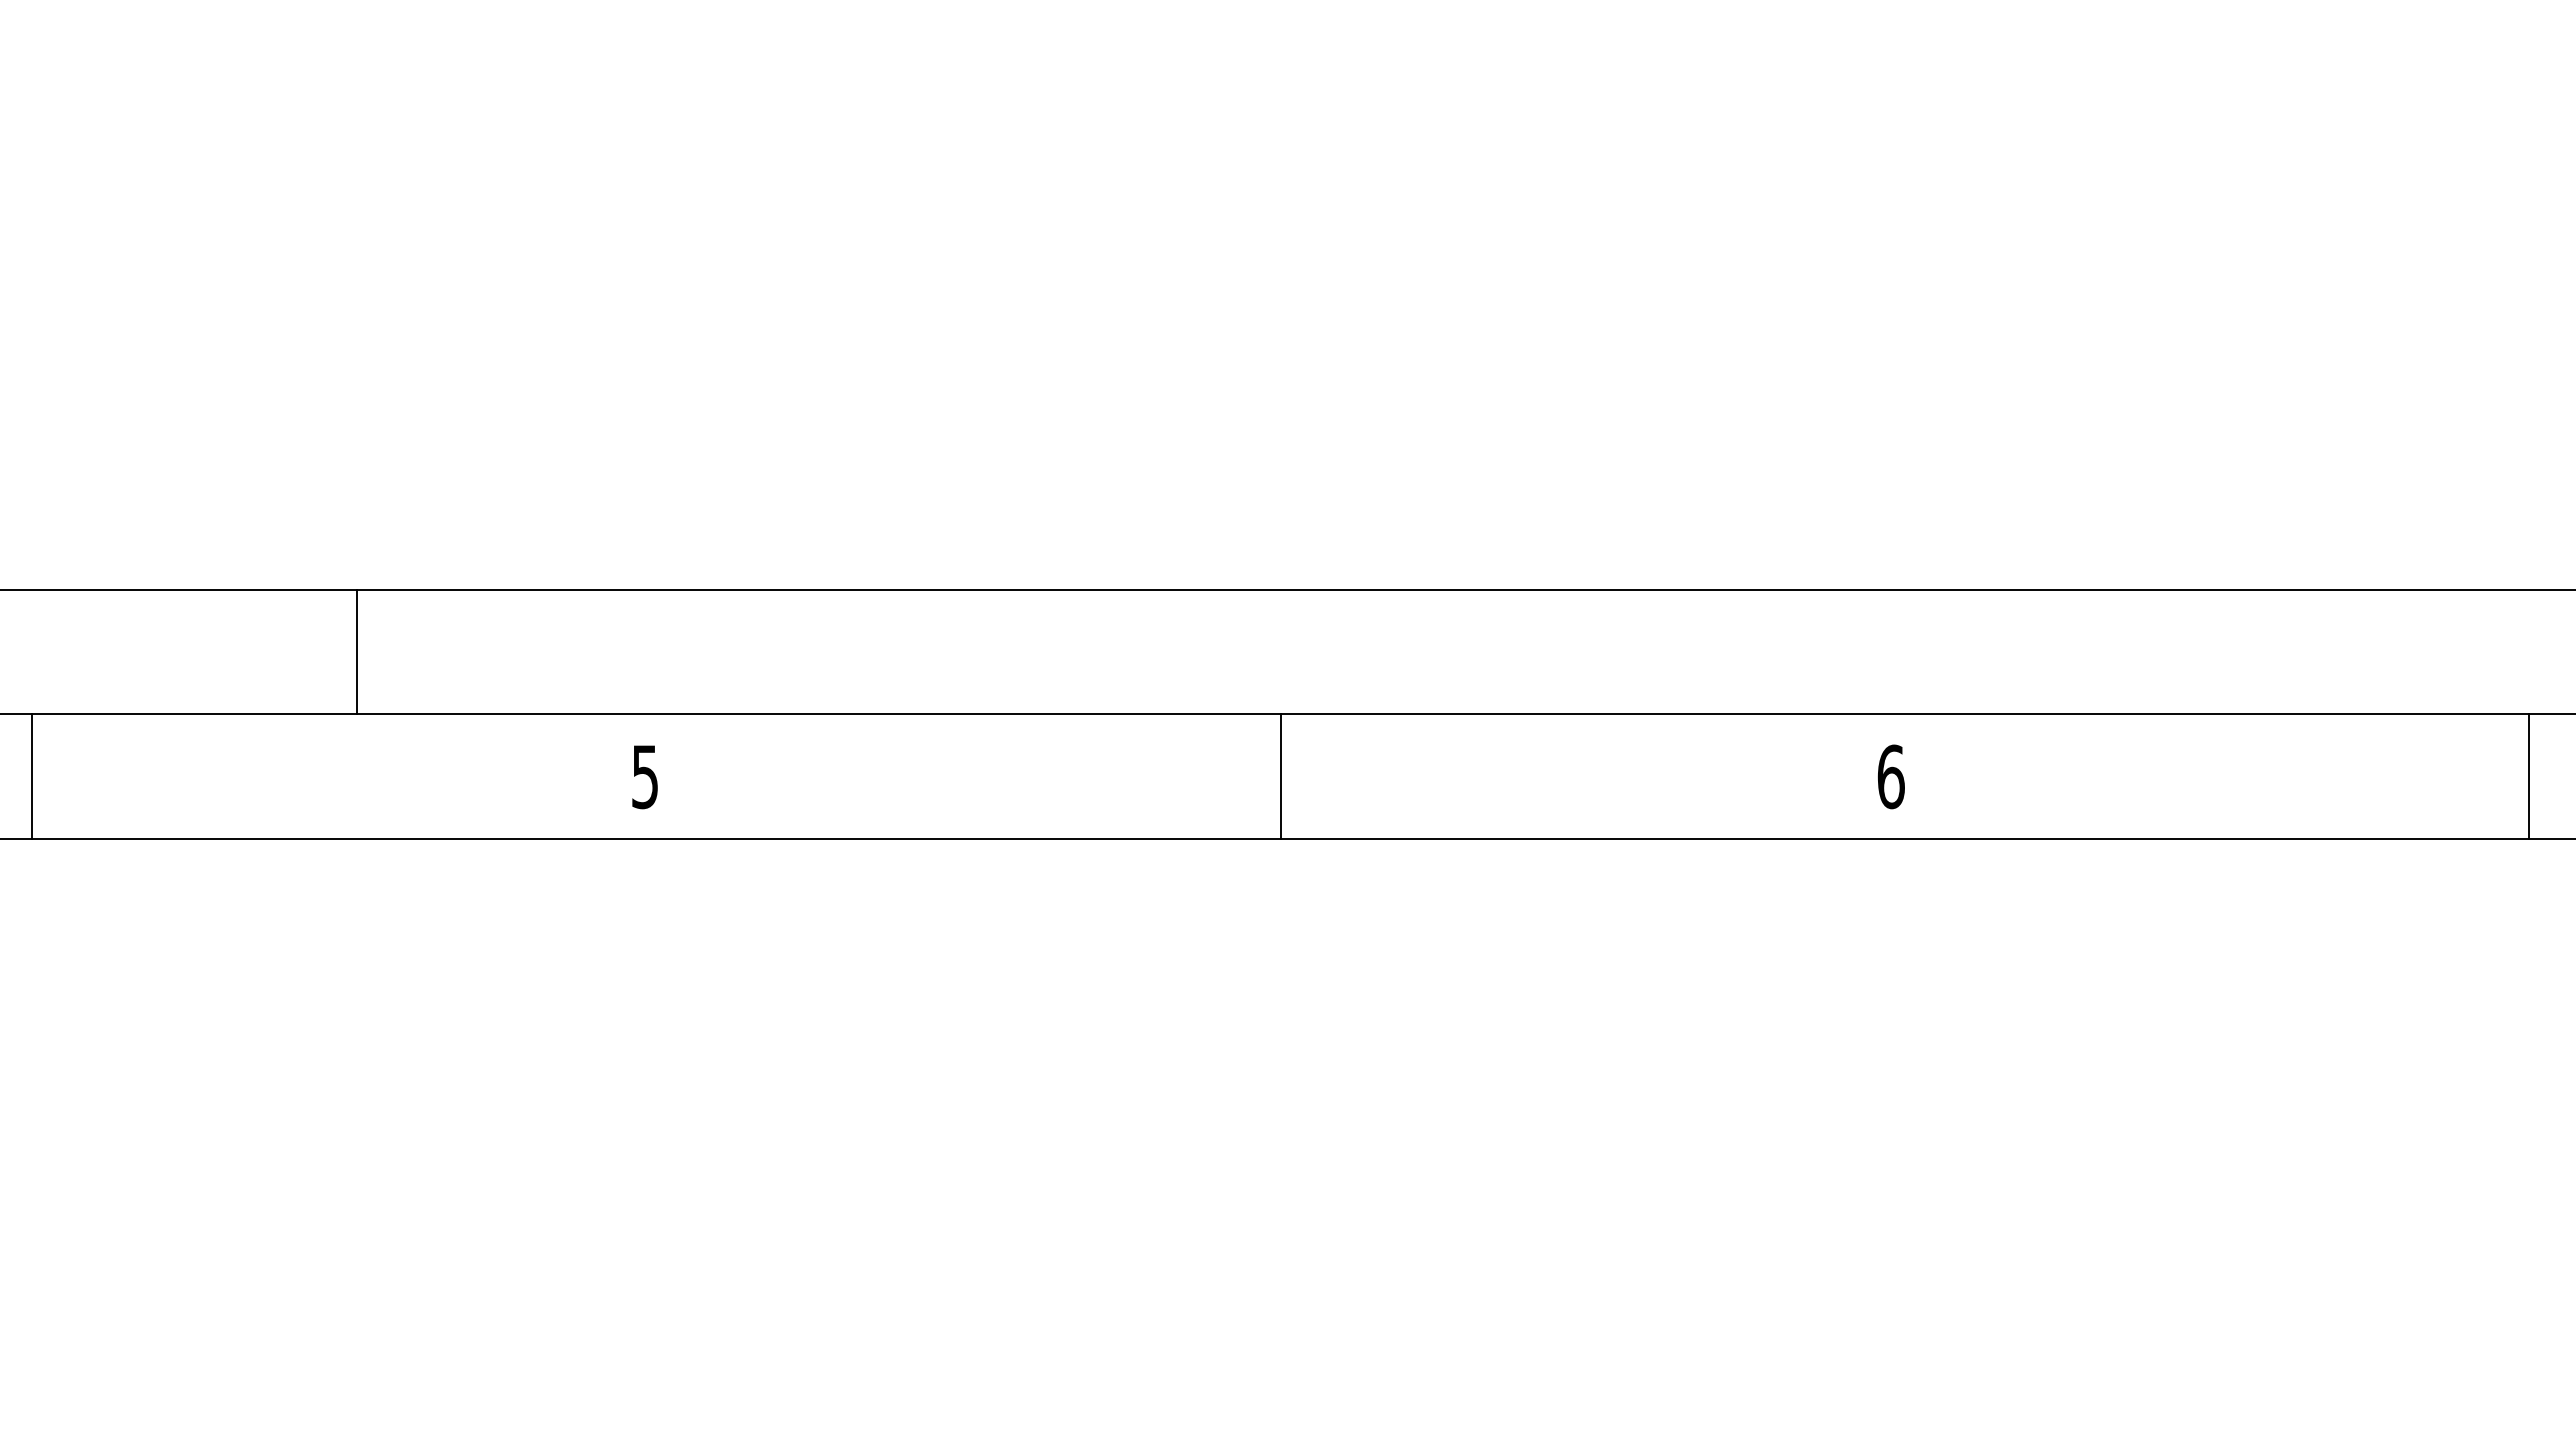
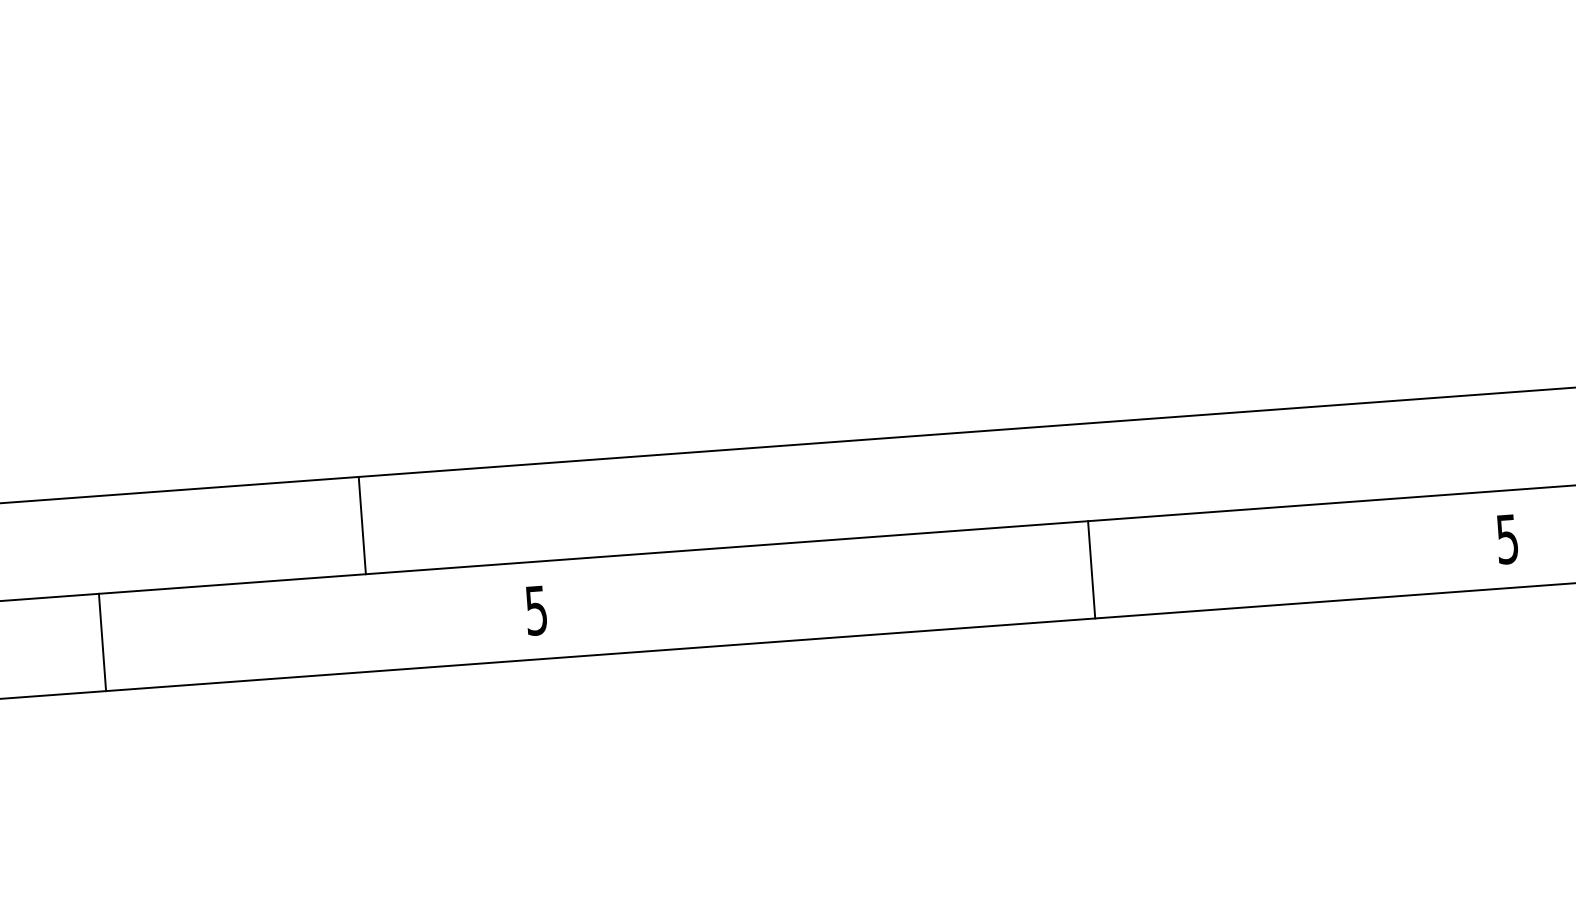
line: (356, 651) -> (361, 525), moved
line: (32, 776) -> (102, 642), moved
line: (1280, 776) -> (1091, 569), moved
text: (1890, 776) -> (1507, 539), 6 -> 5

